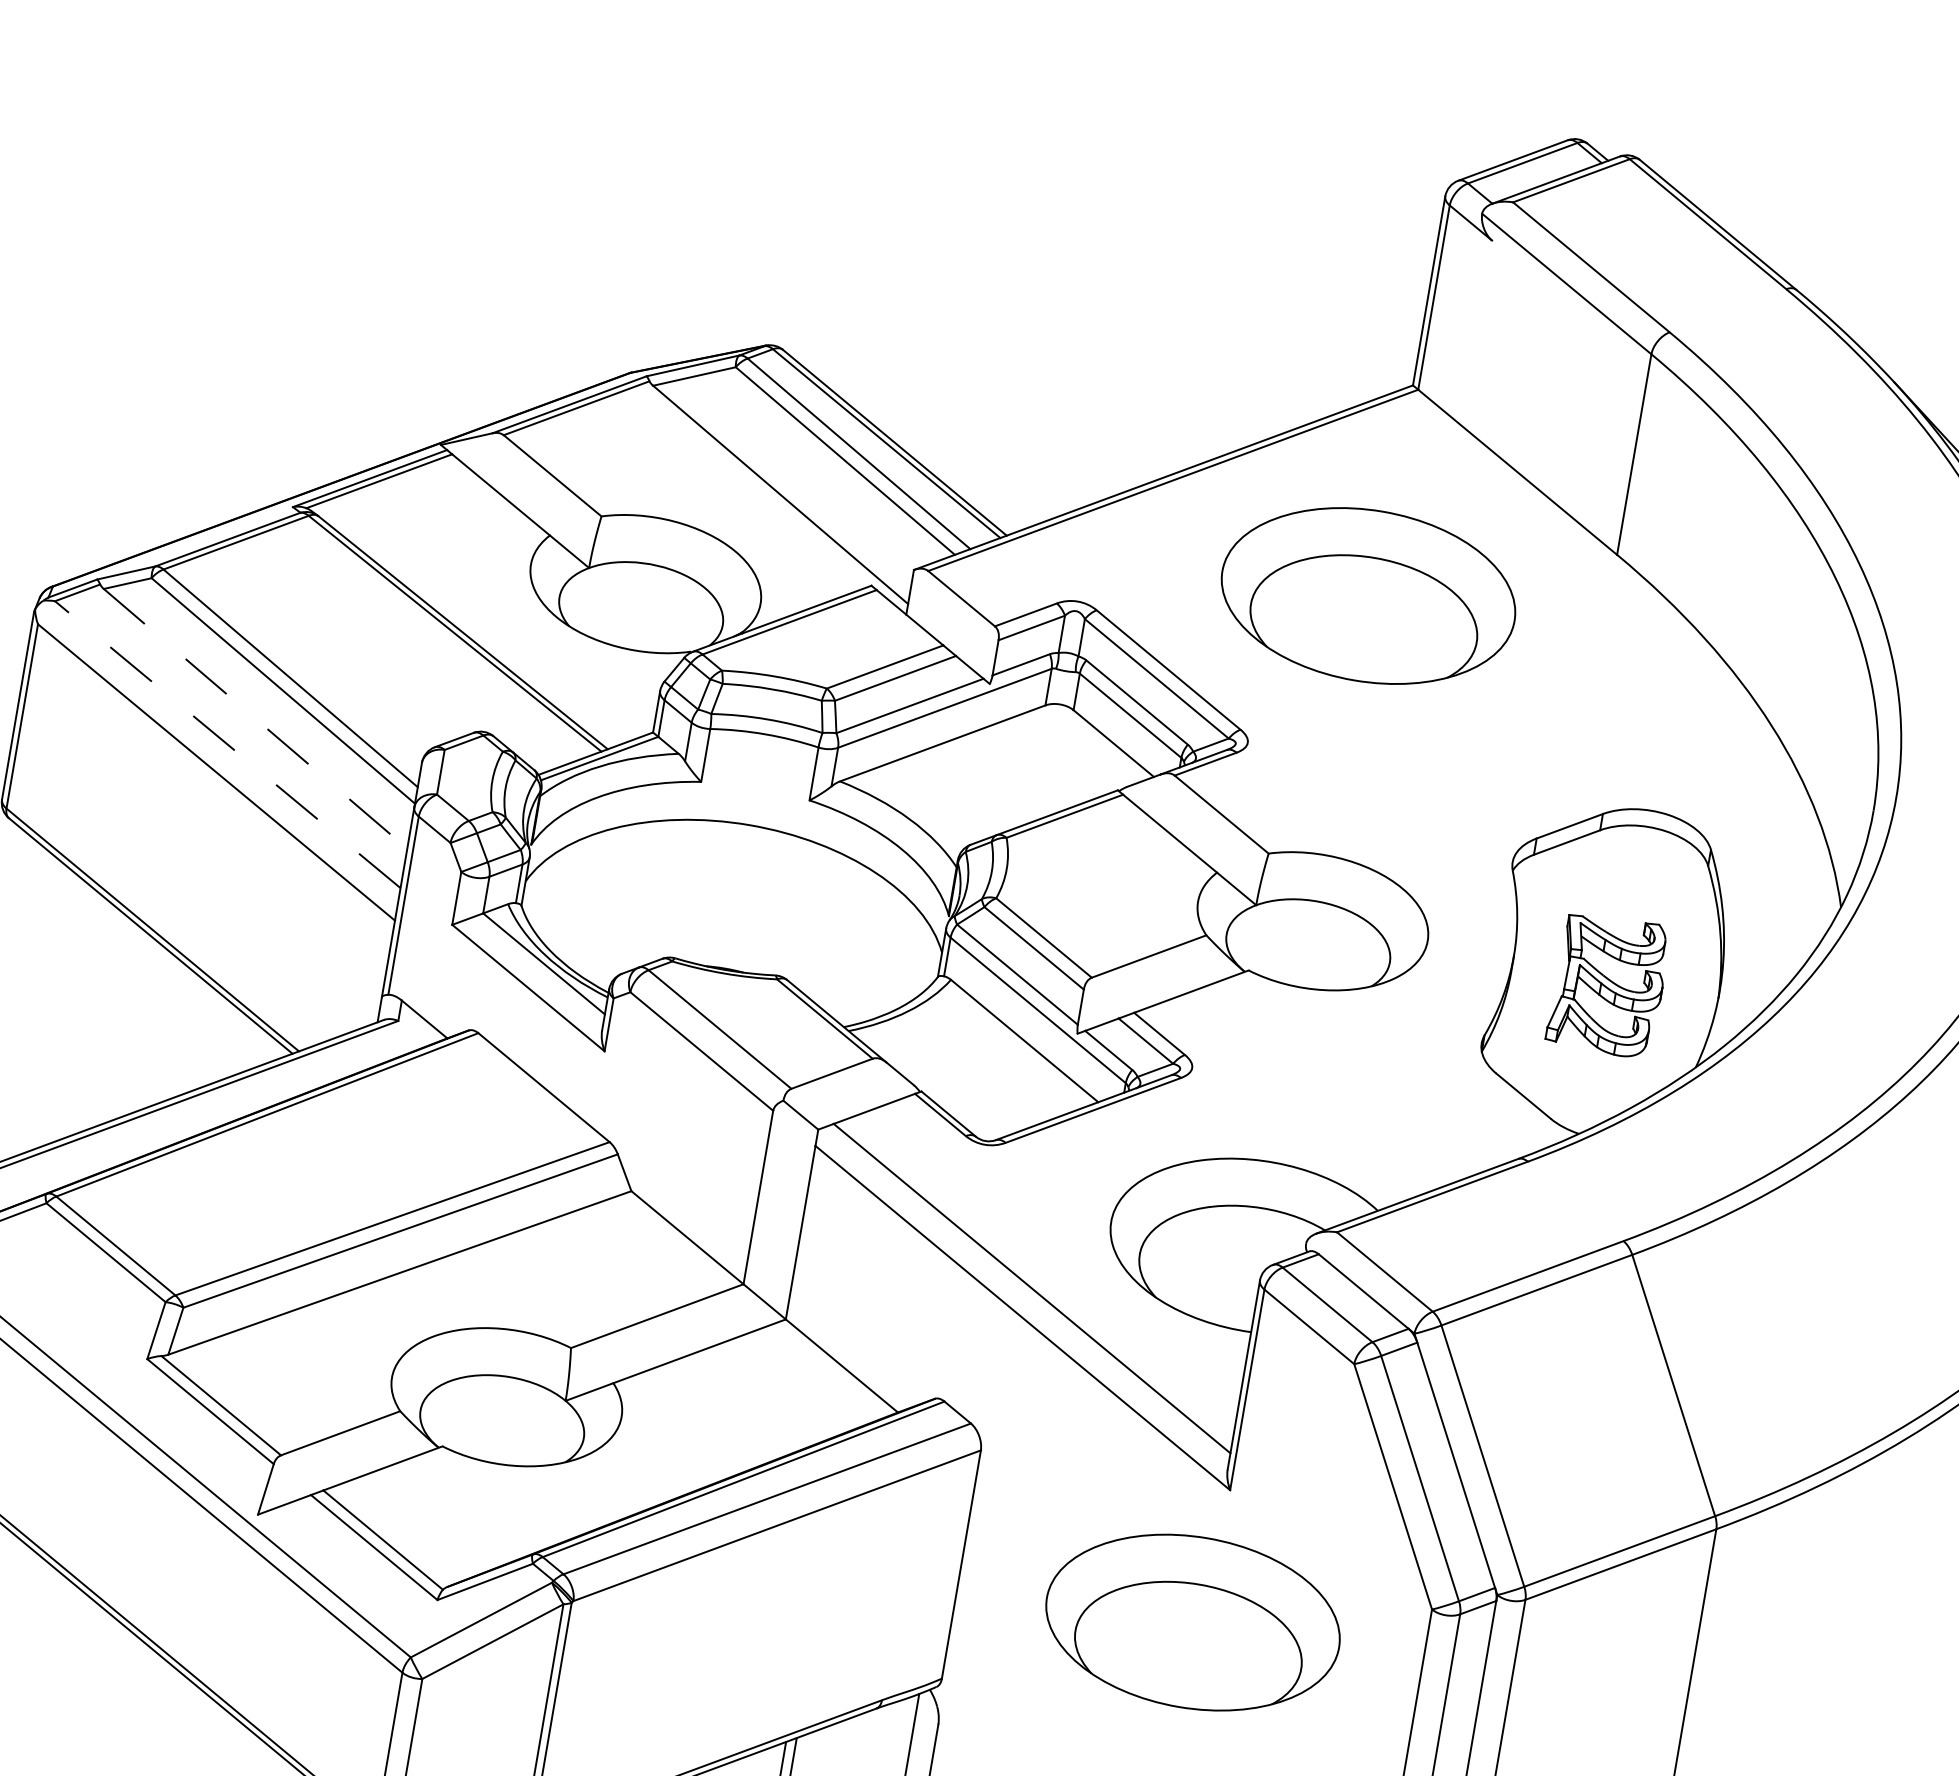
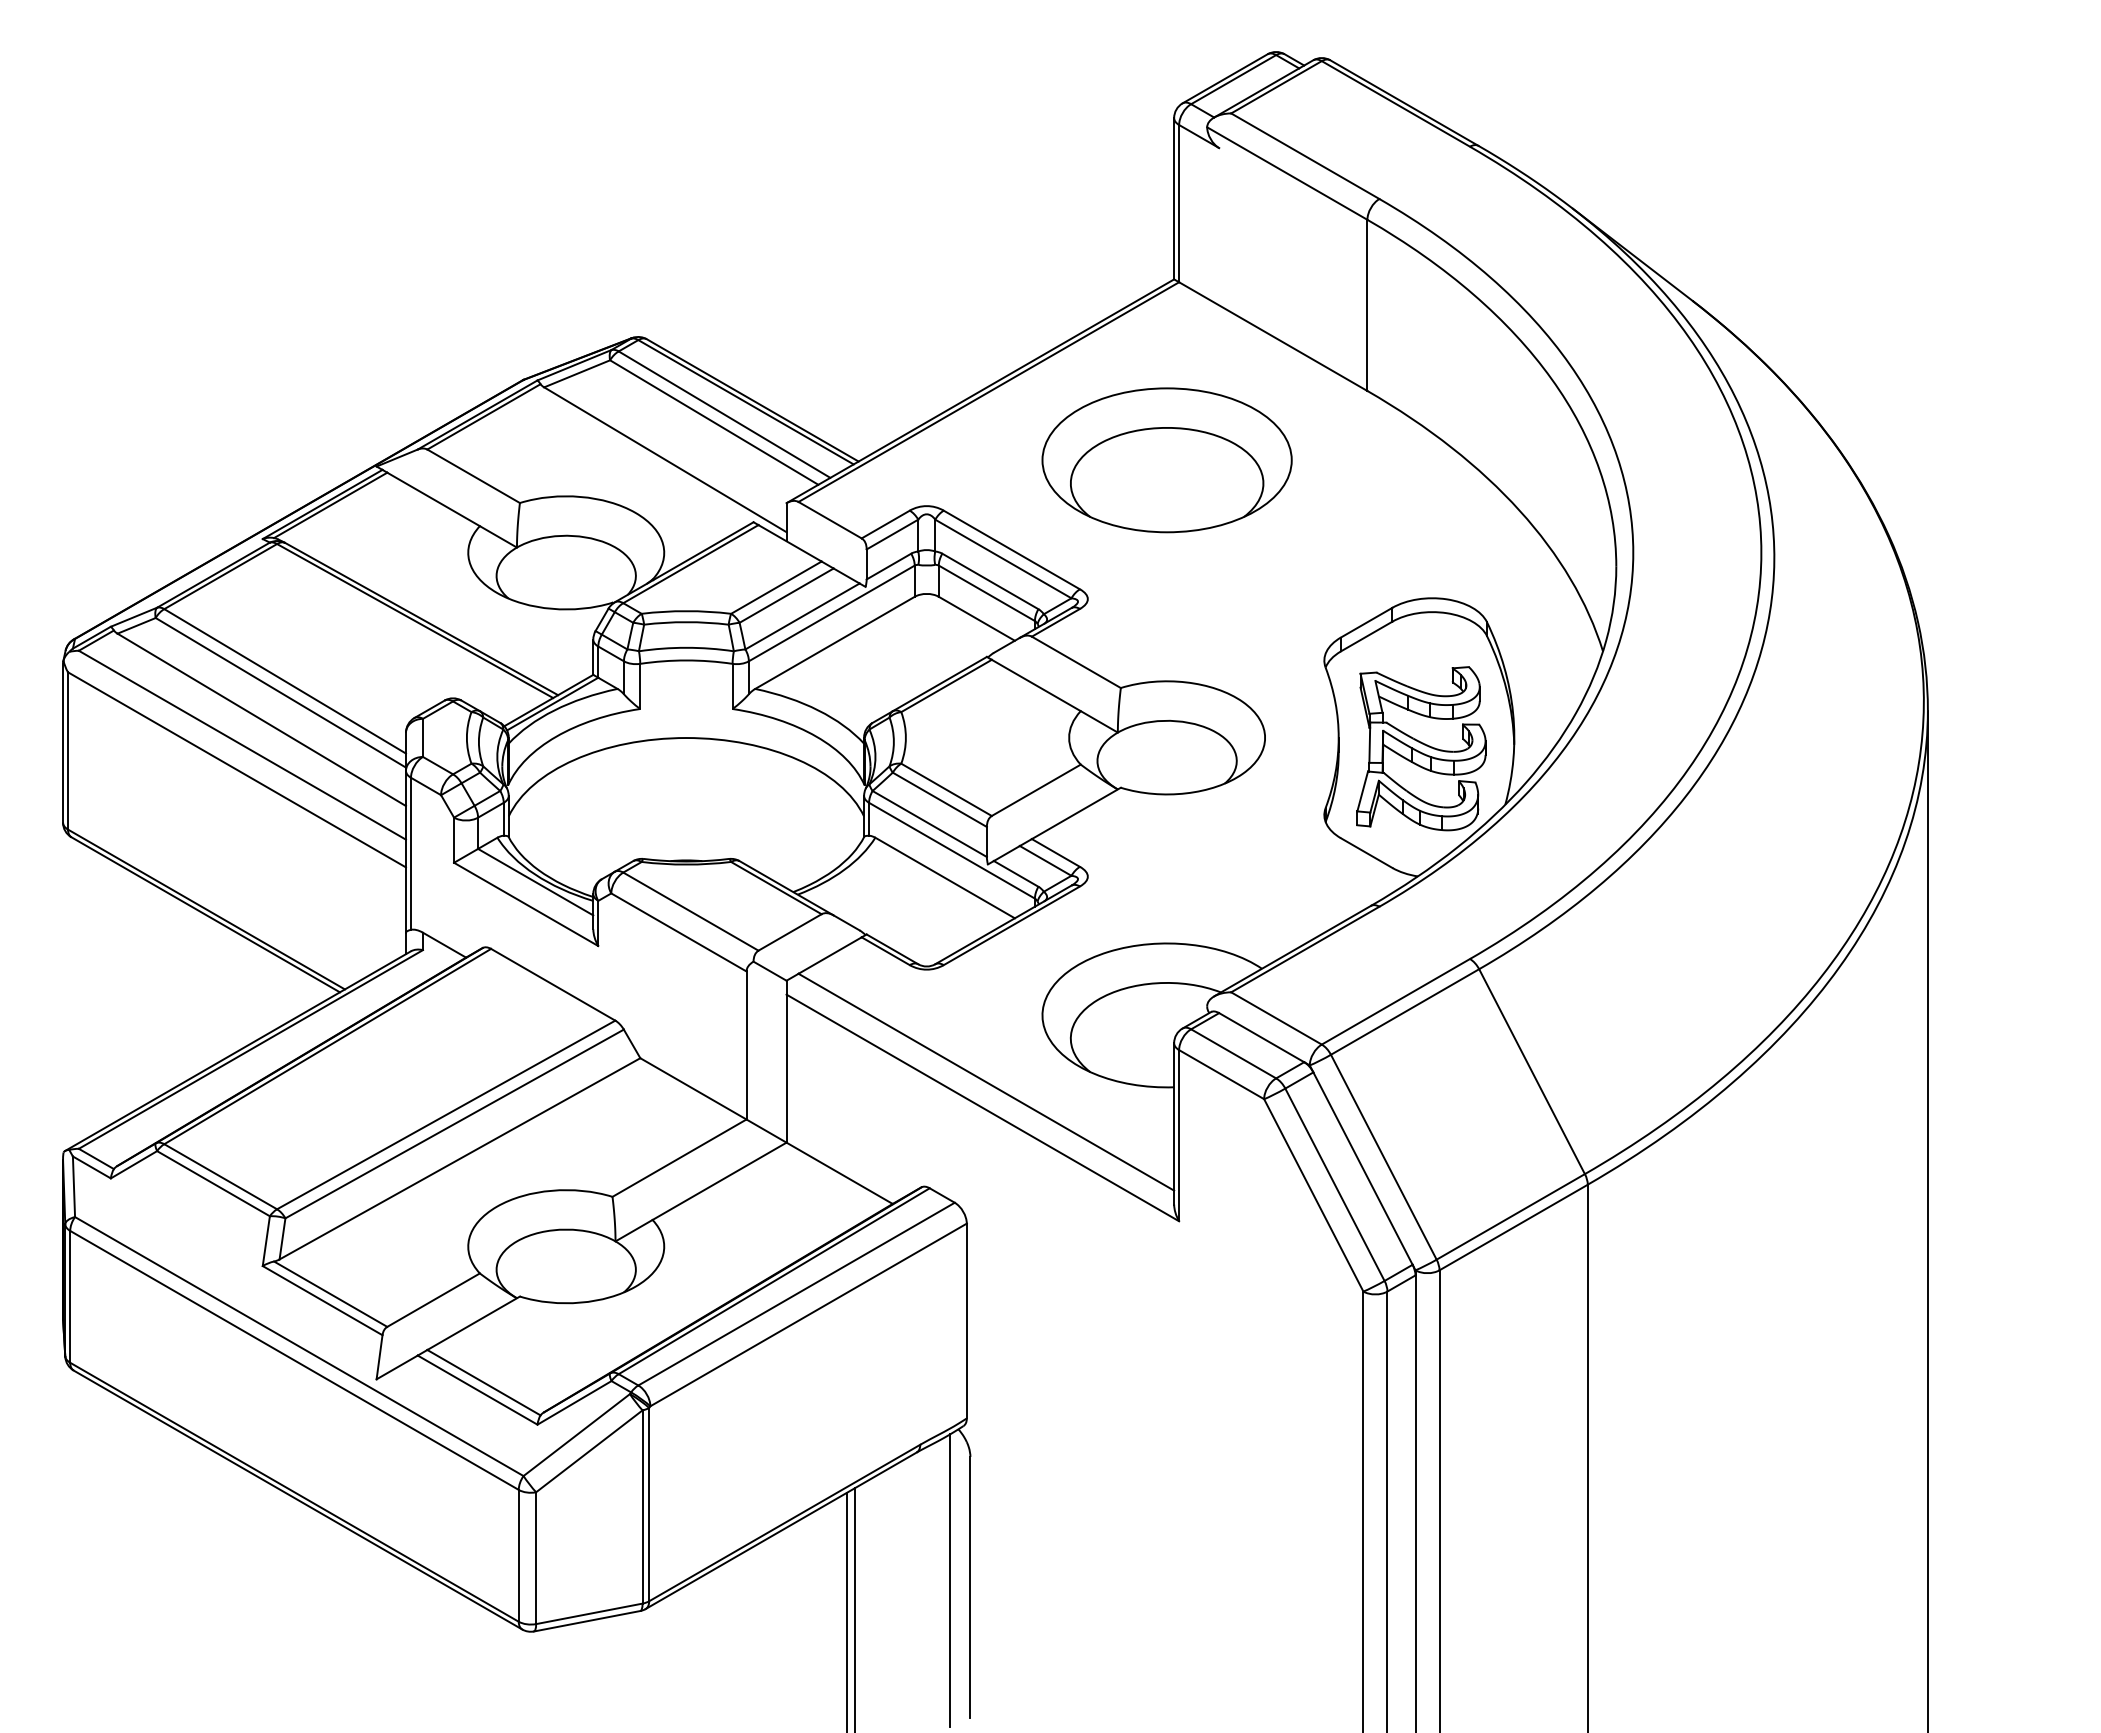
line: (256, 719) -> (262, 720), dashed -> solid
line: (227, 745) -> (242, 745), dashed -> solid
part: (1608, 984) -> (1421, 748), size x1.43
part: (1192, 1622) -> (1166, 1336), removed

